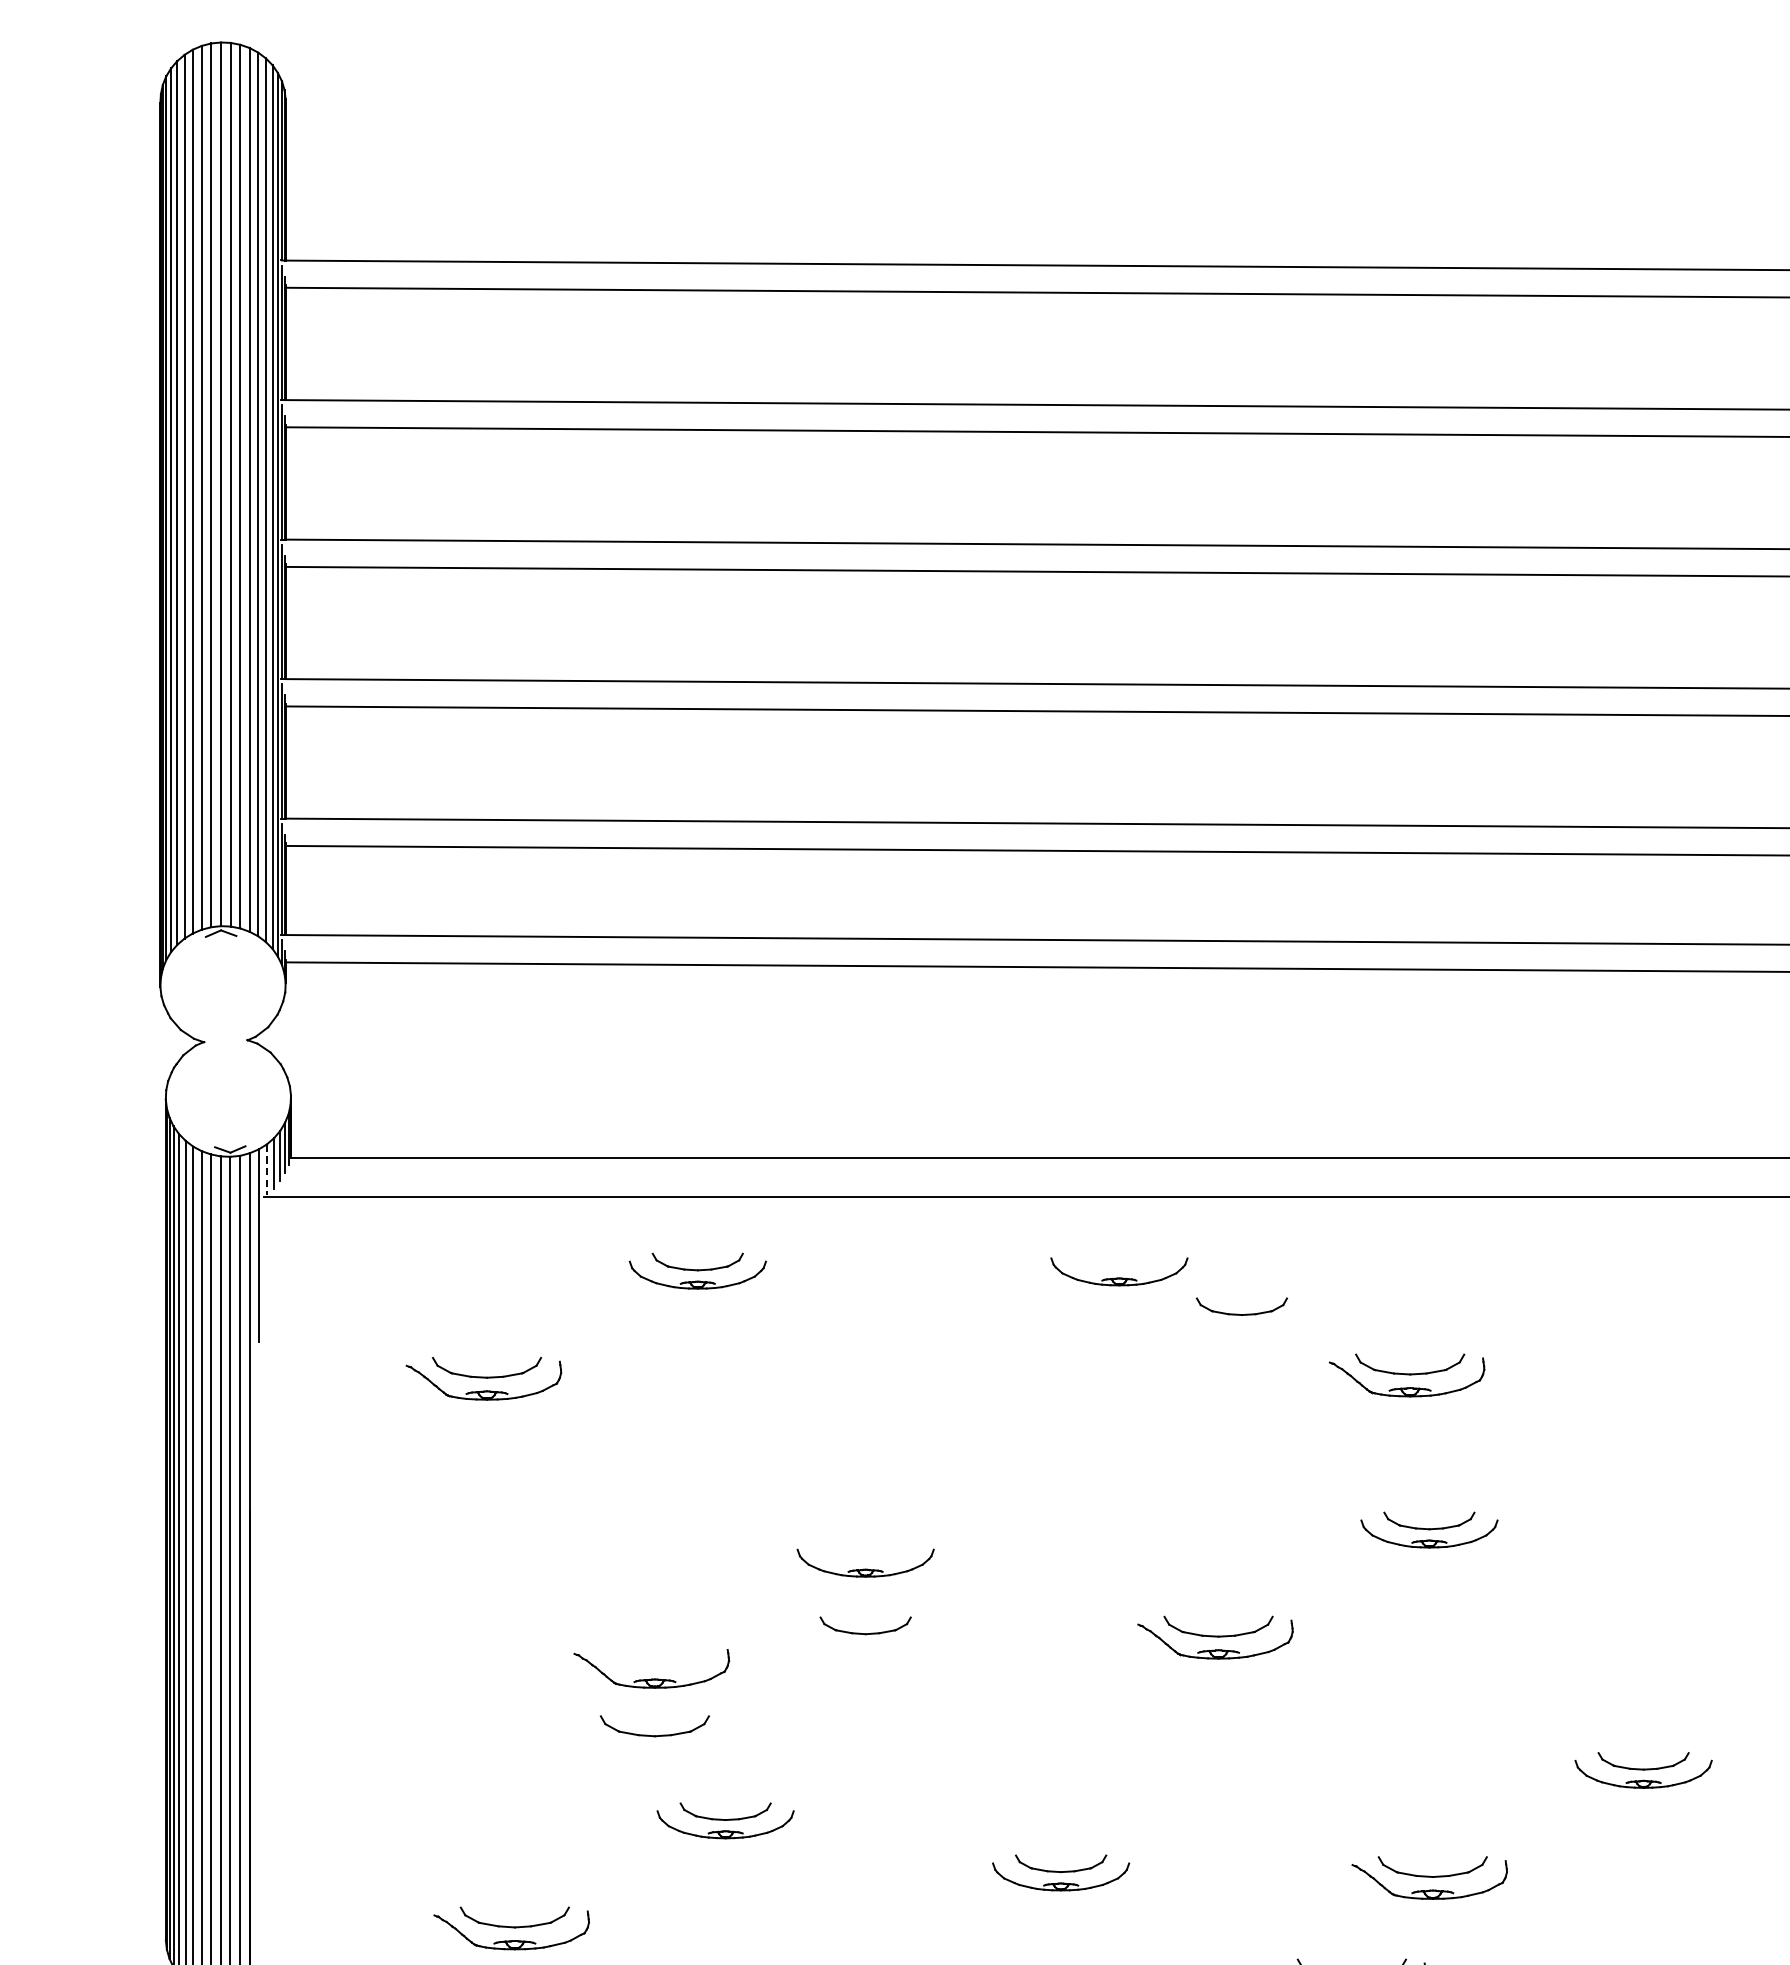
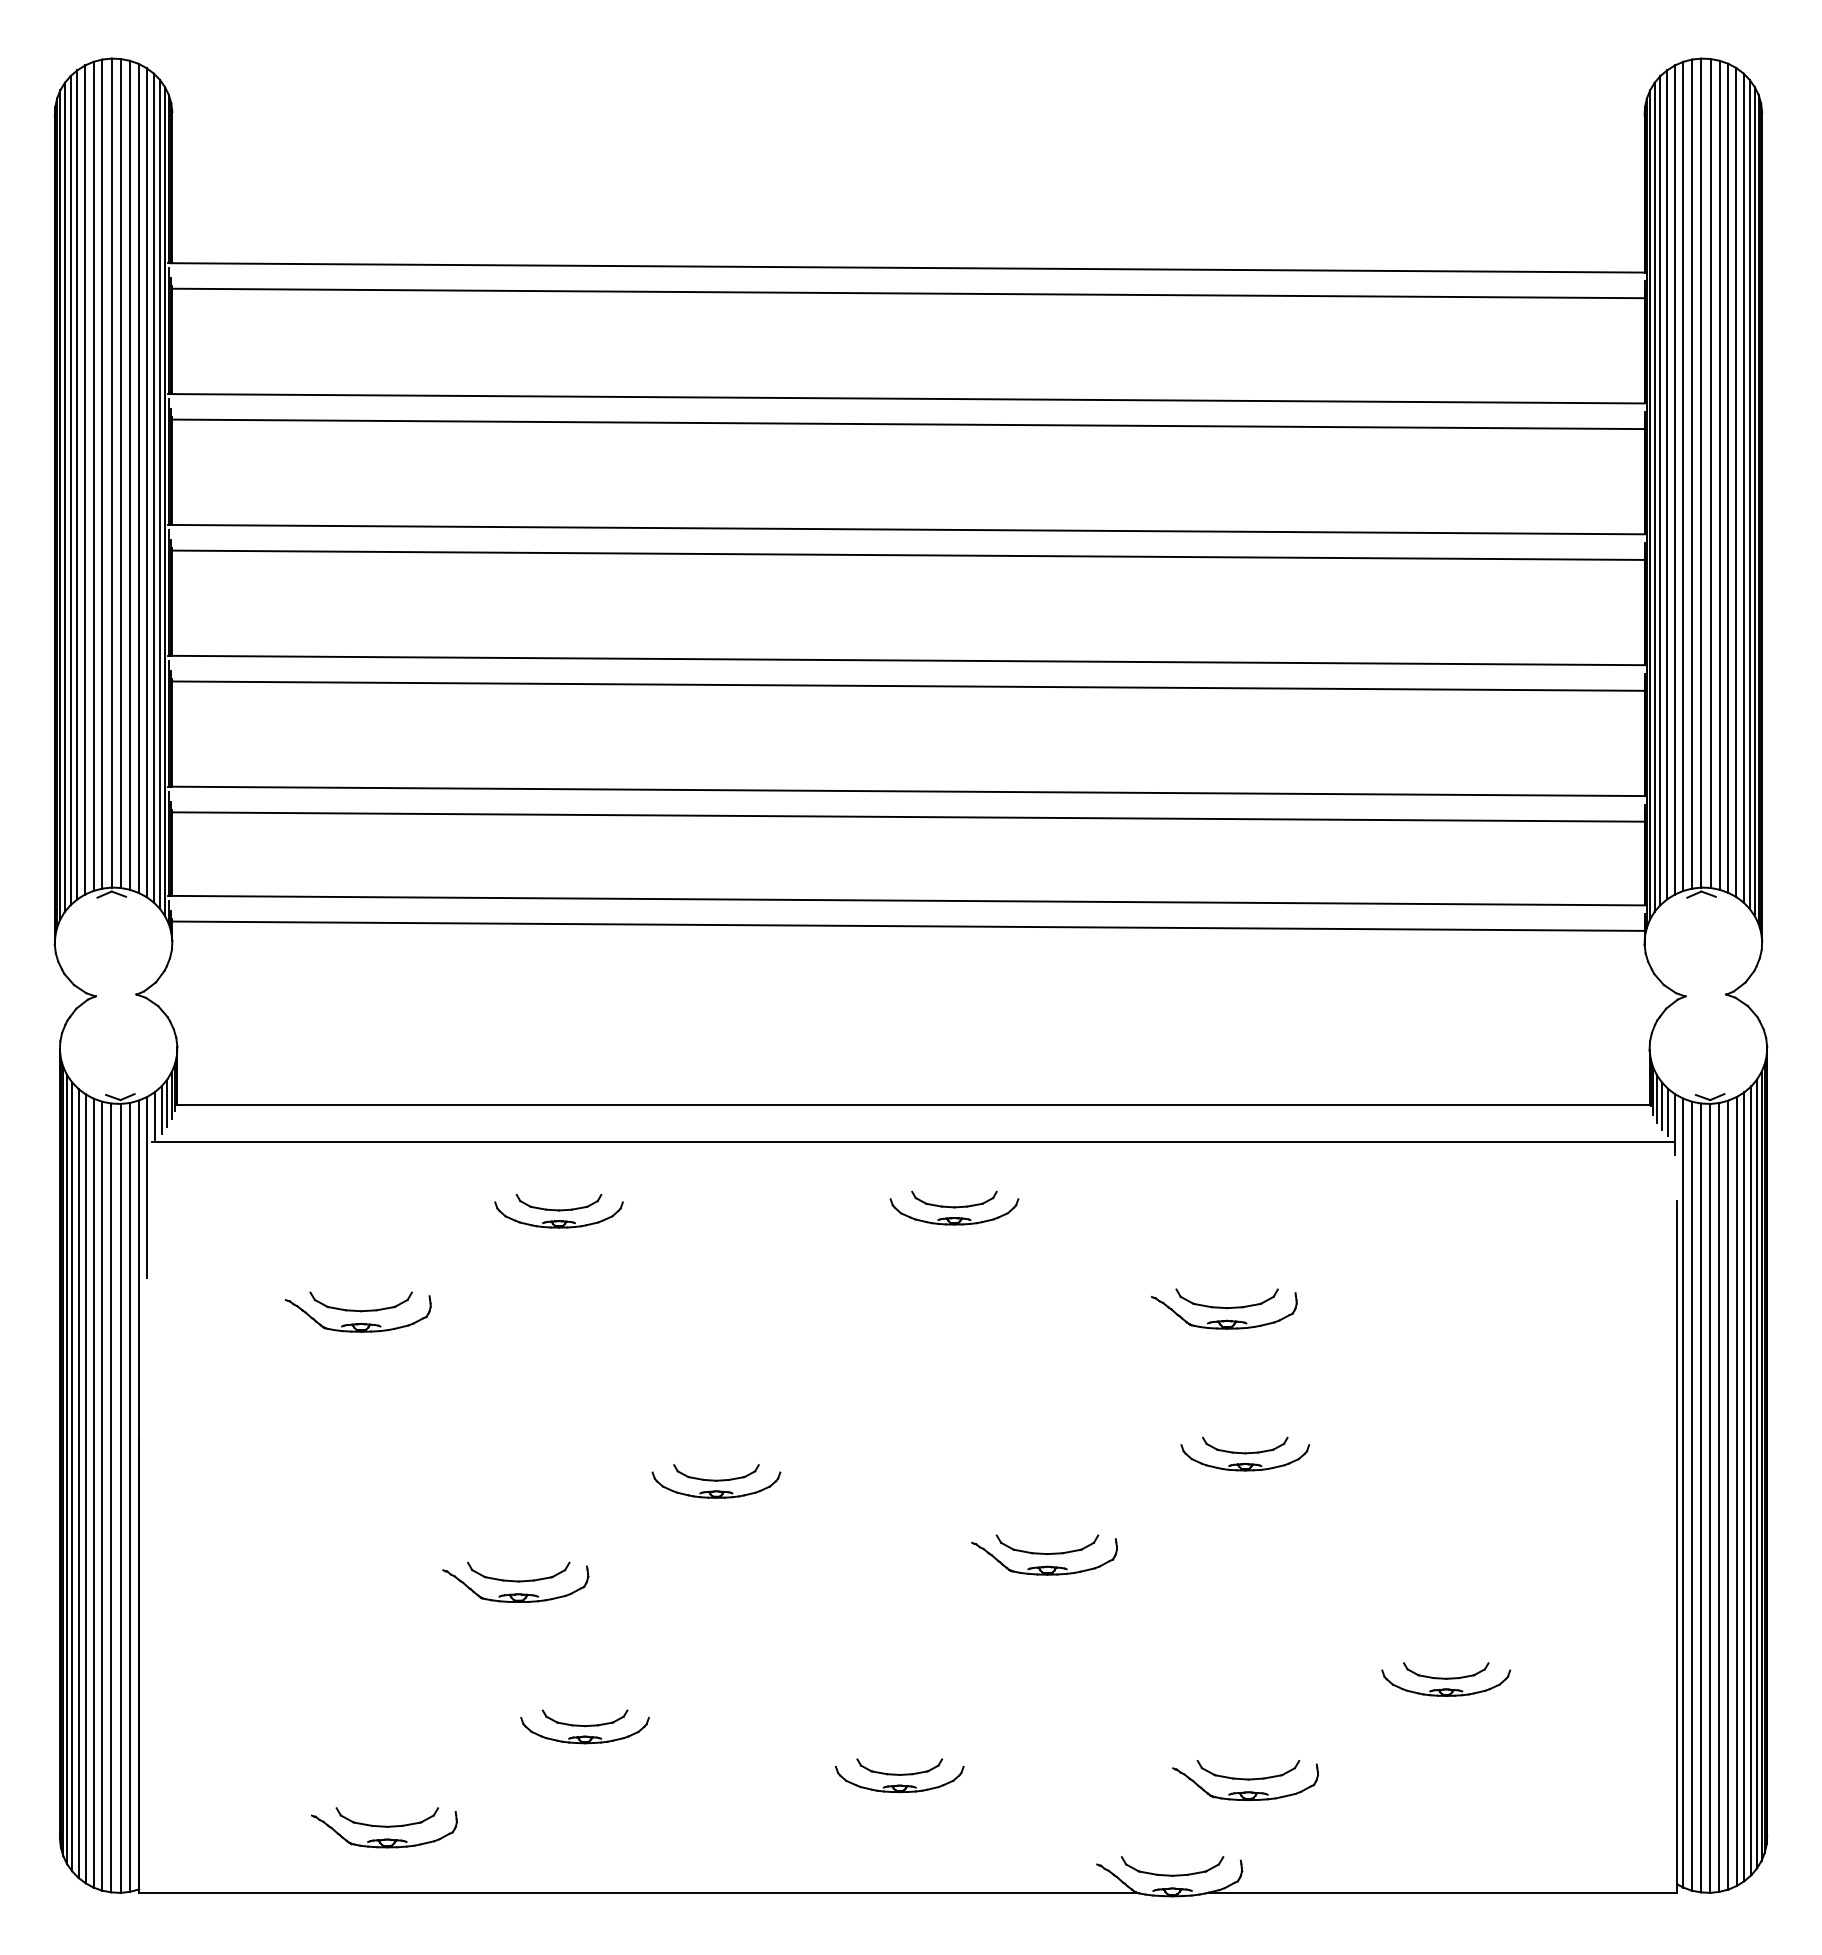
line: (266, 1170) -> (154, 1116), dashed -> solid
part: (1242, 1314) -> (954, 1206), moved
part: (865, 1632) -> (716, 1479), moved
part: (654, 1735) -> (518, 1580), moved

